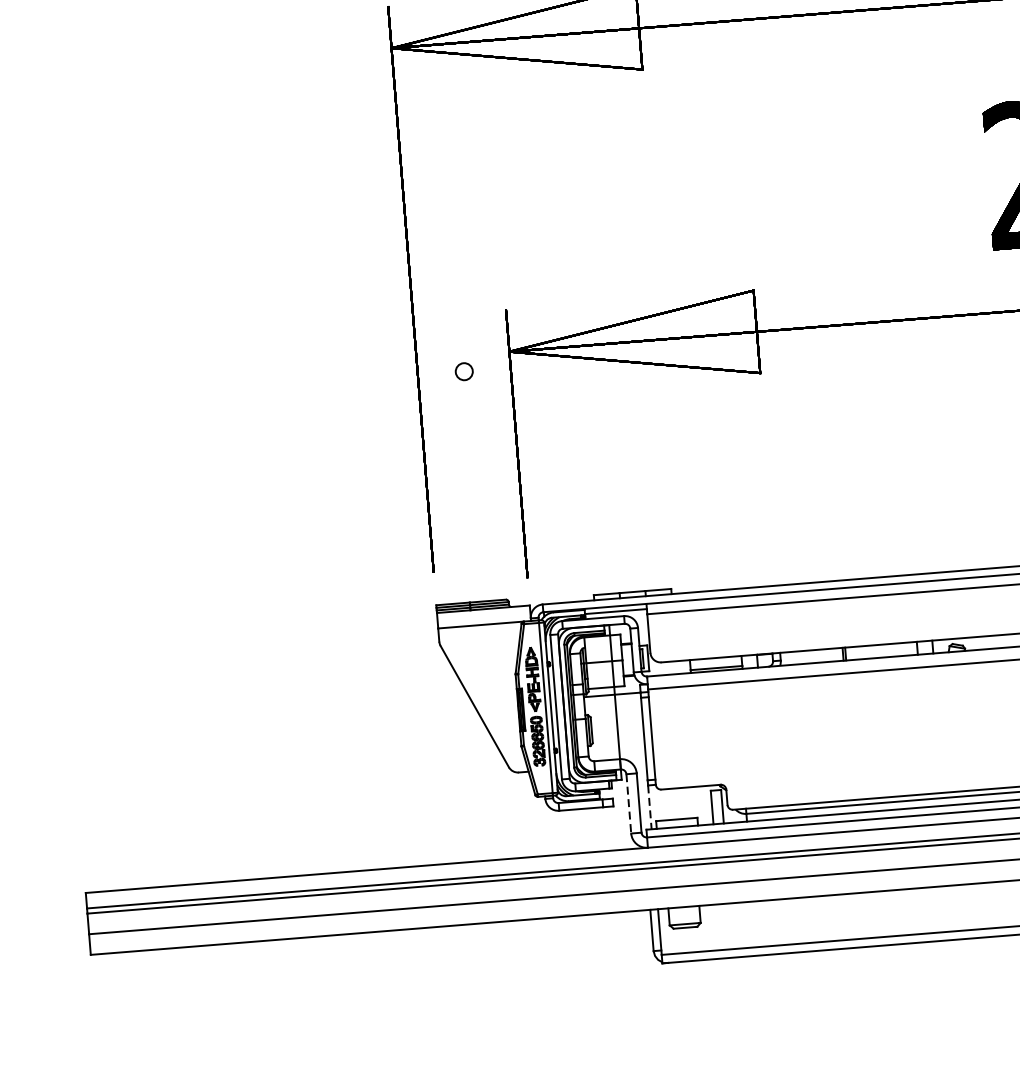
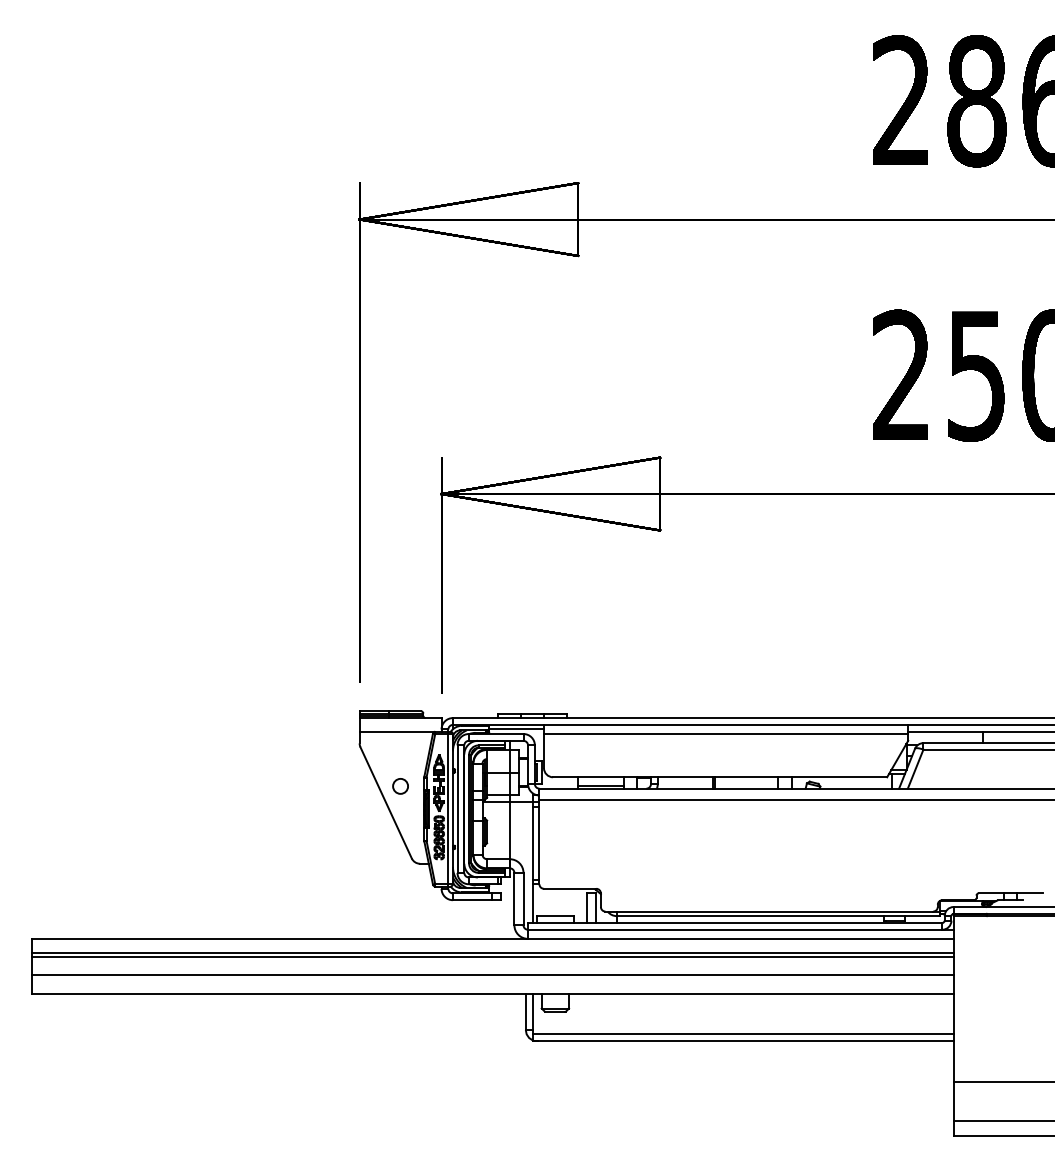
circle: (464, 371) -> (400, 786), moved
line: (628, 804) -> (514, 899), dashed -> solid
line: (649, 808) -> (532, 904), dashed -> solid

